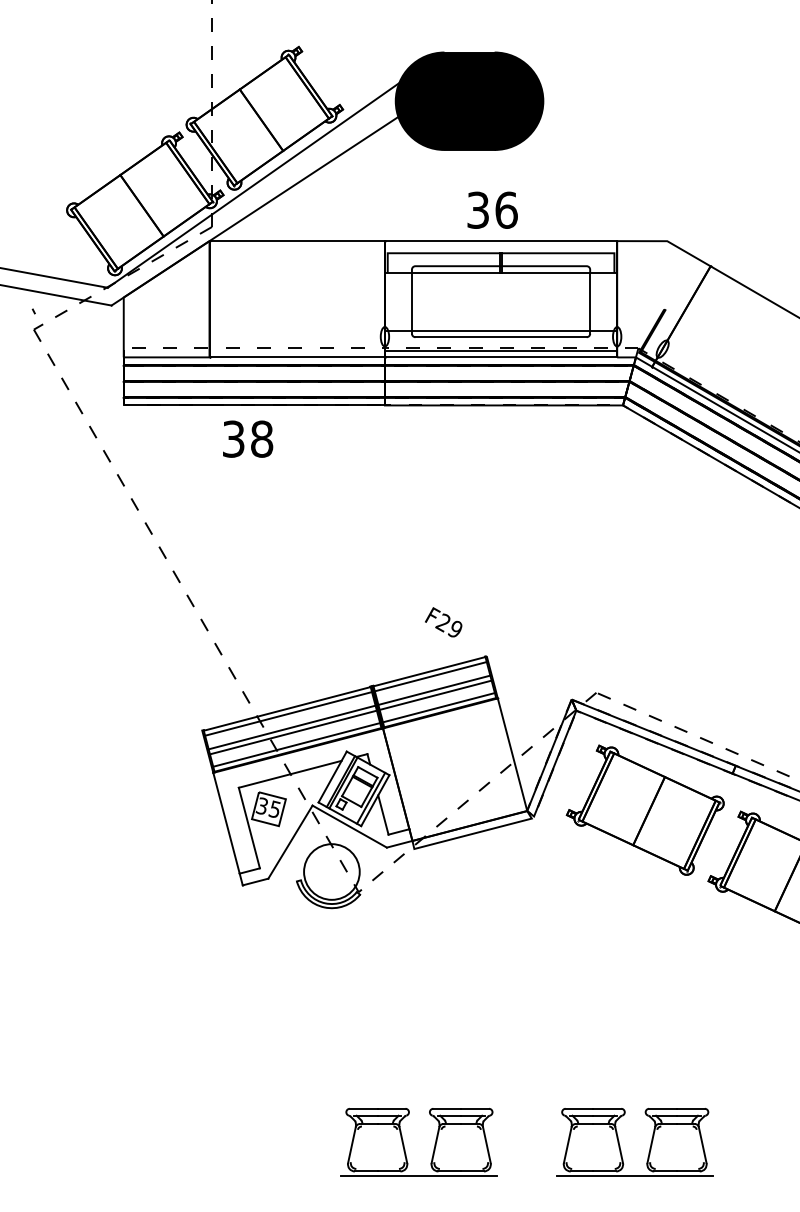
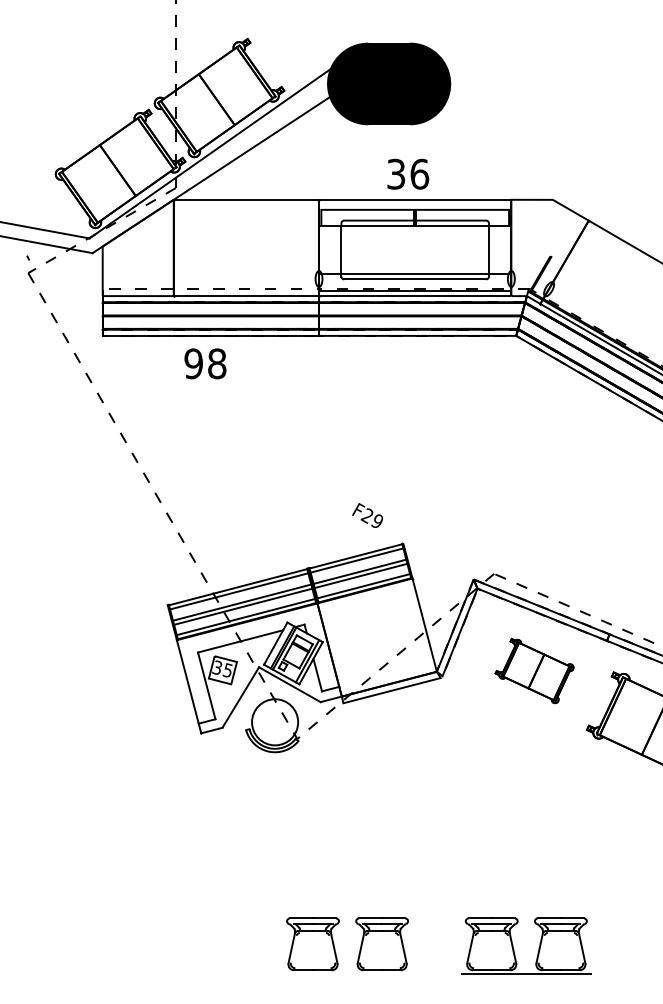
text: (233, 438) -> (193, 363), 38 -> 98
part: (644, 809) -> (533, 670), size x0.6
line: (419, 1175) -> (347, 973), removed

